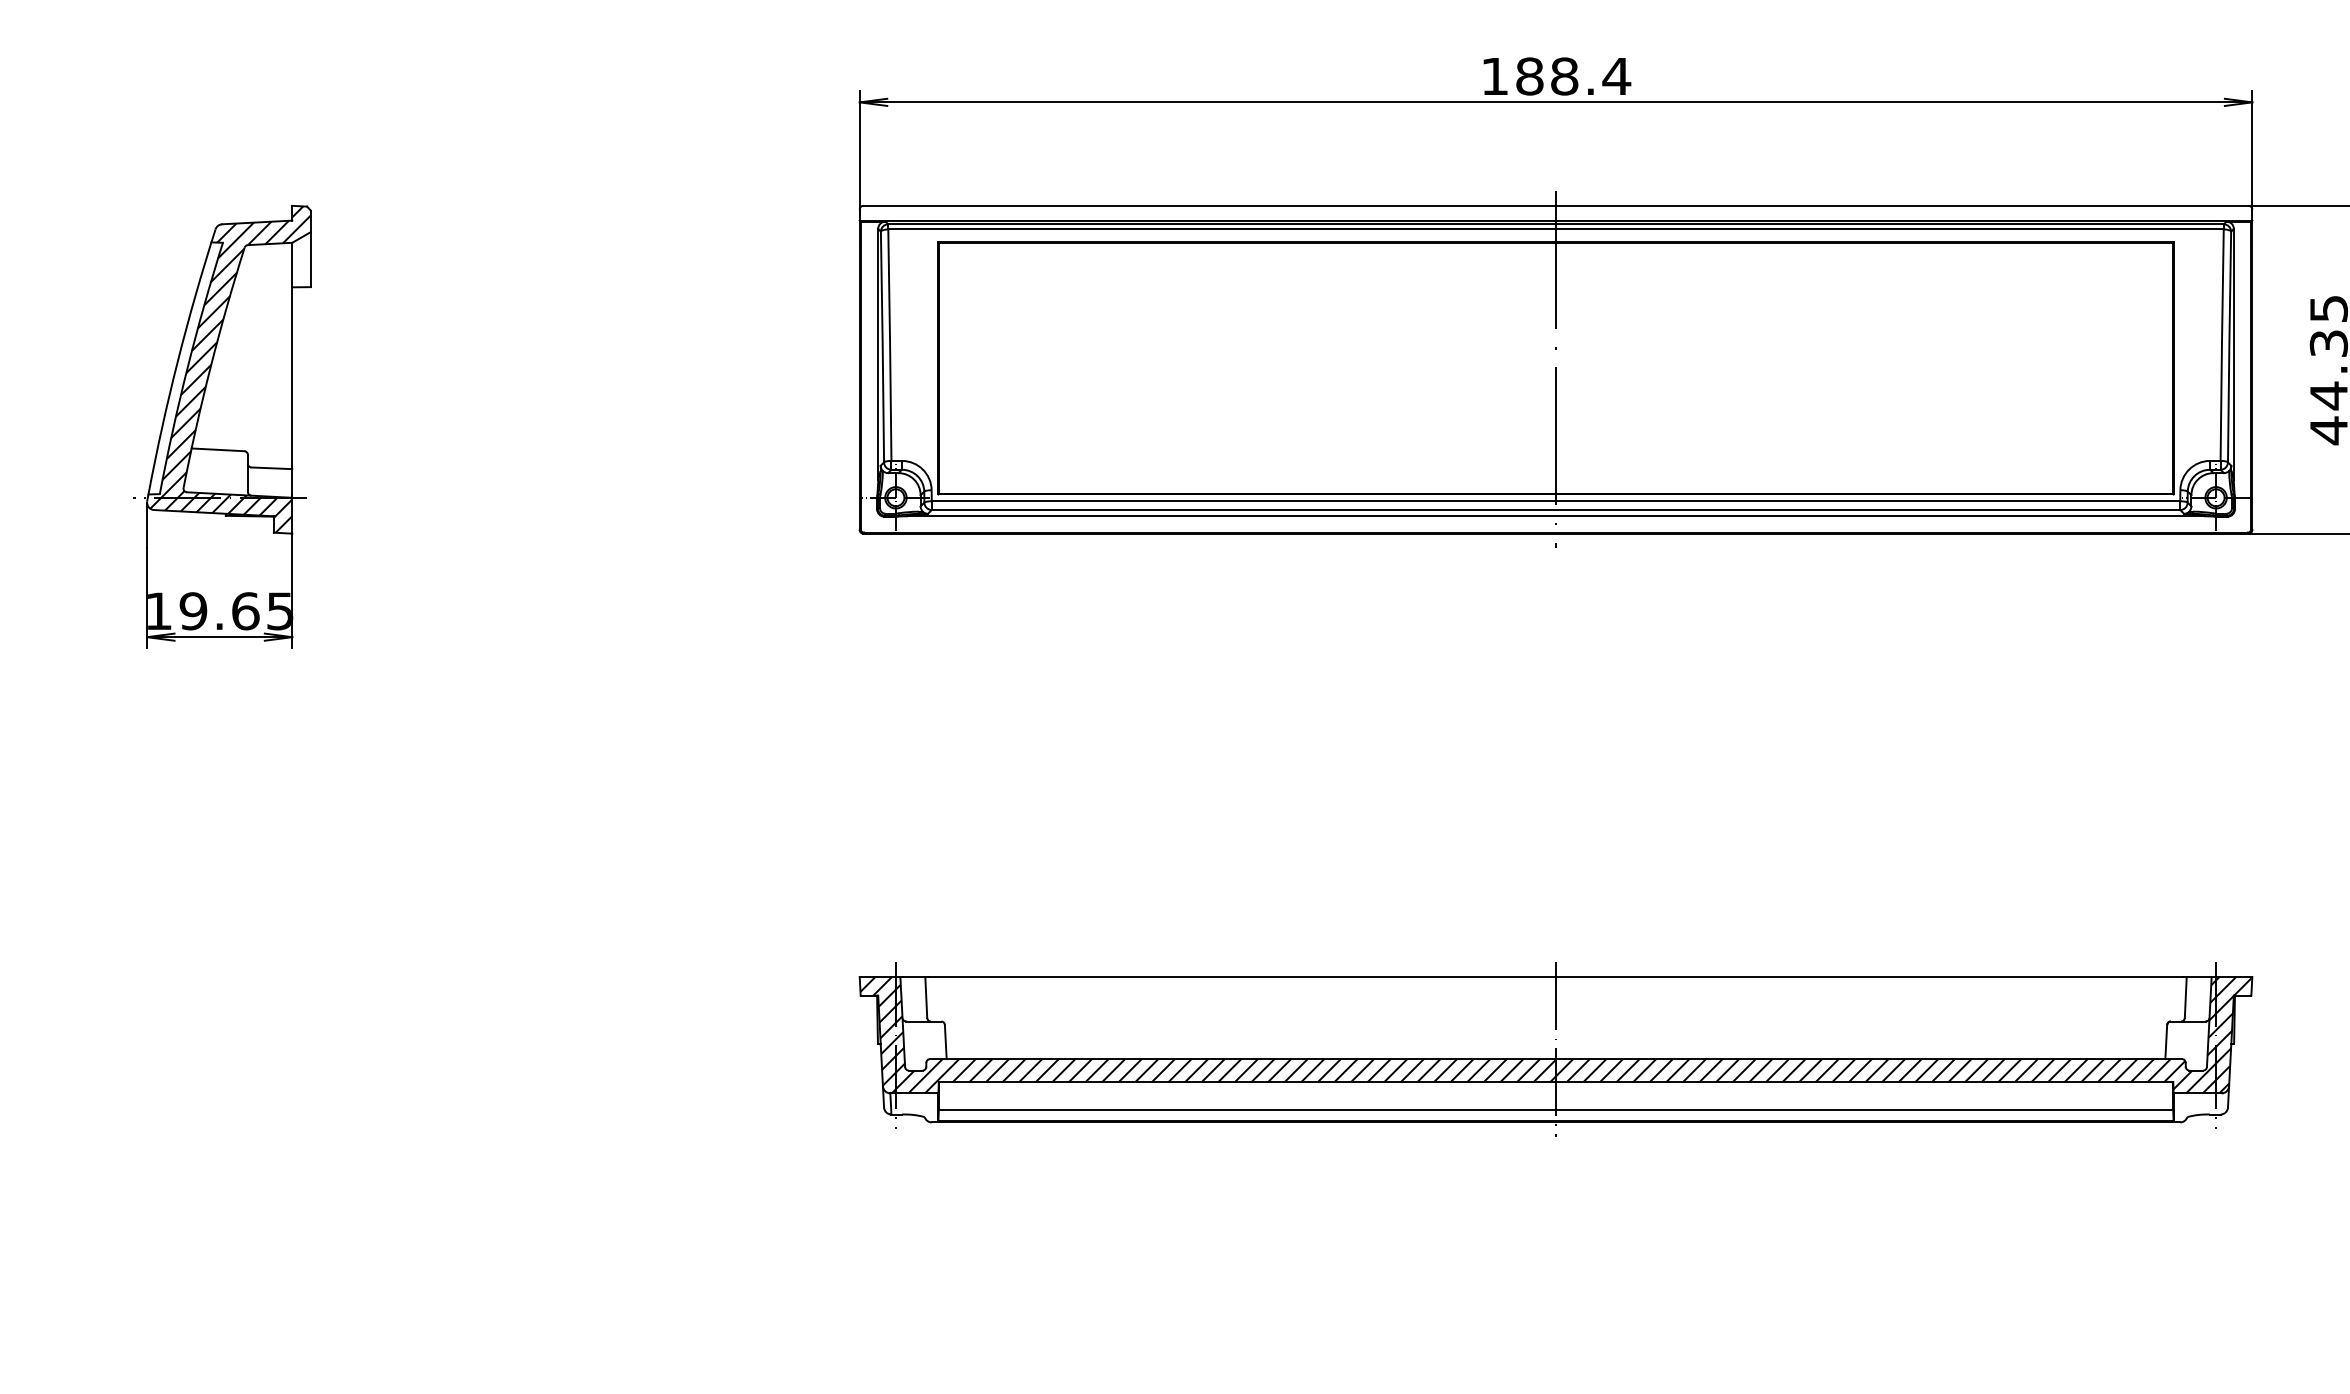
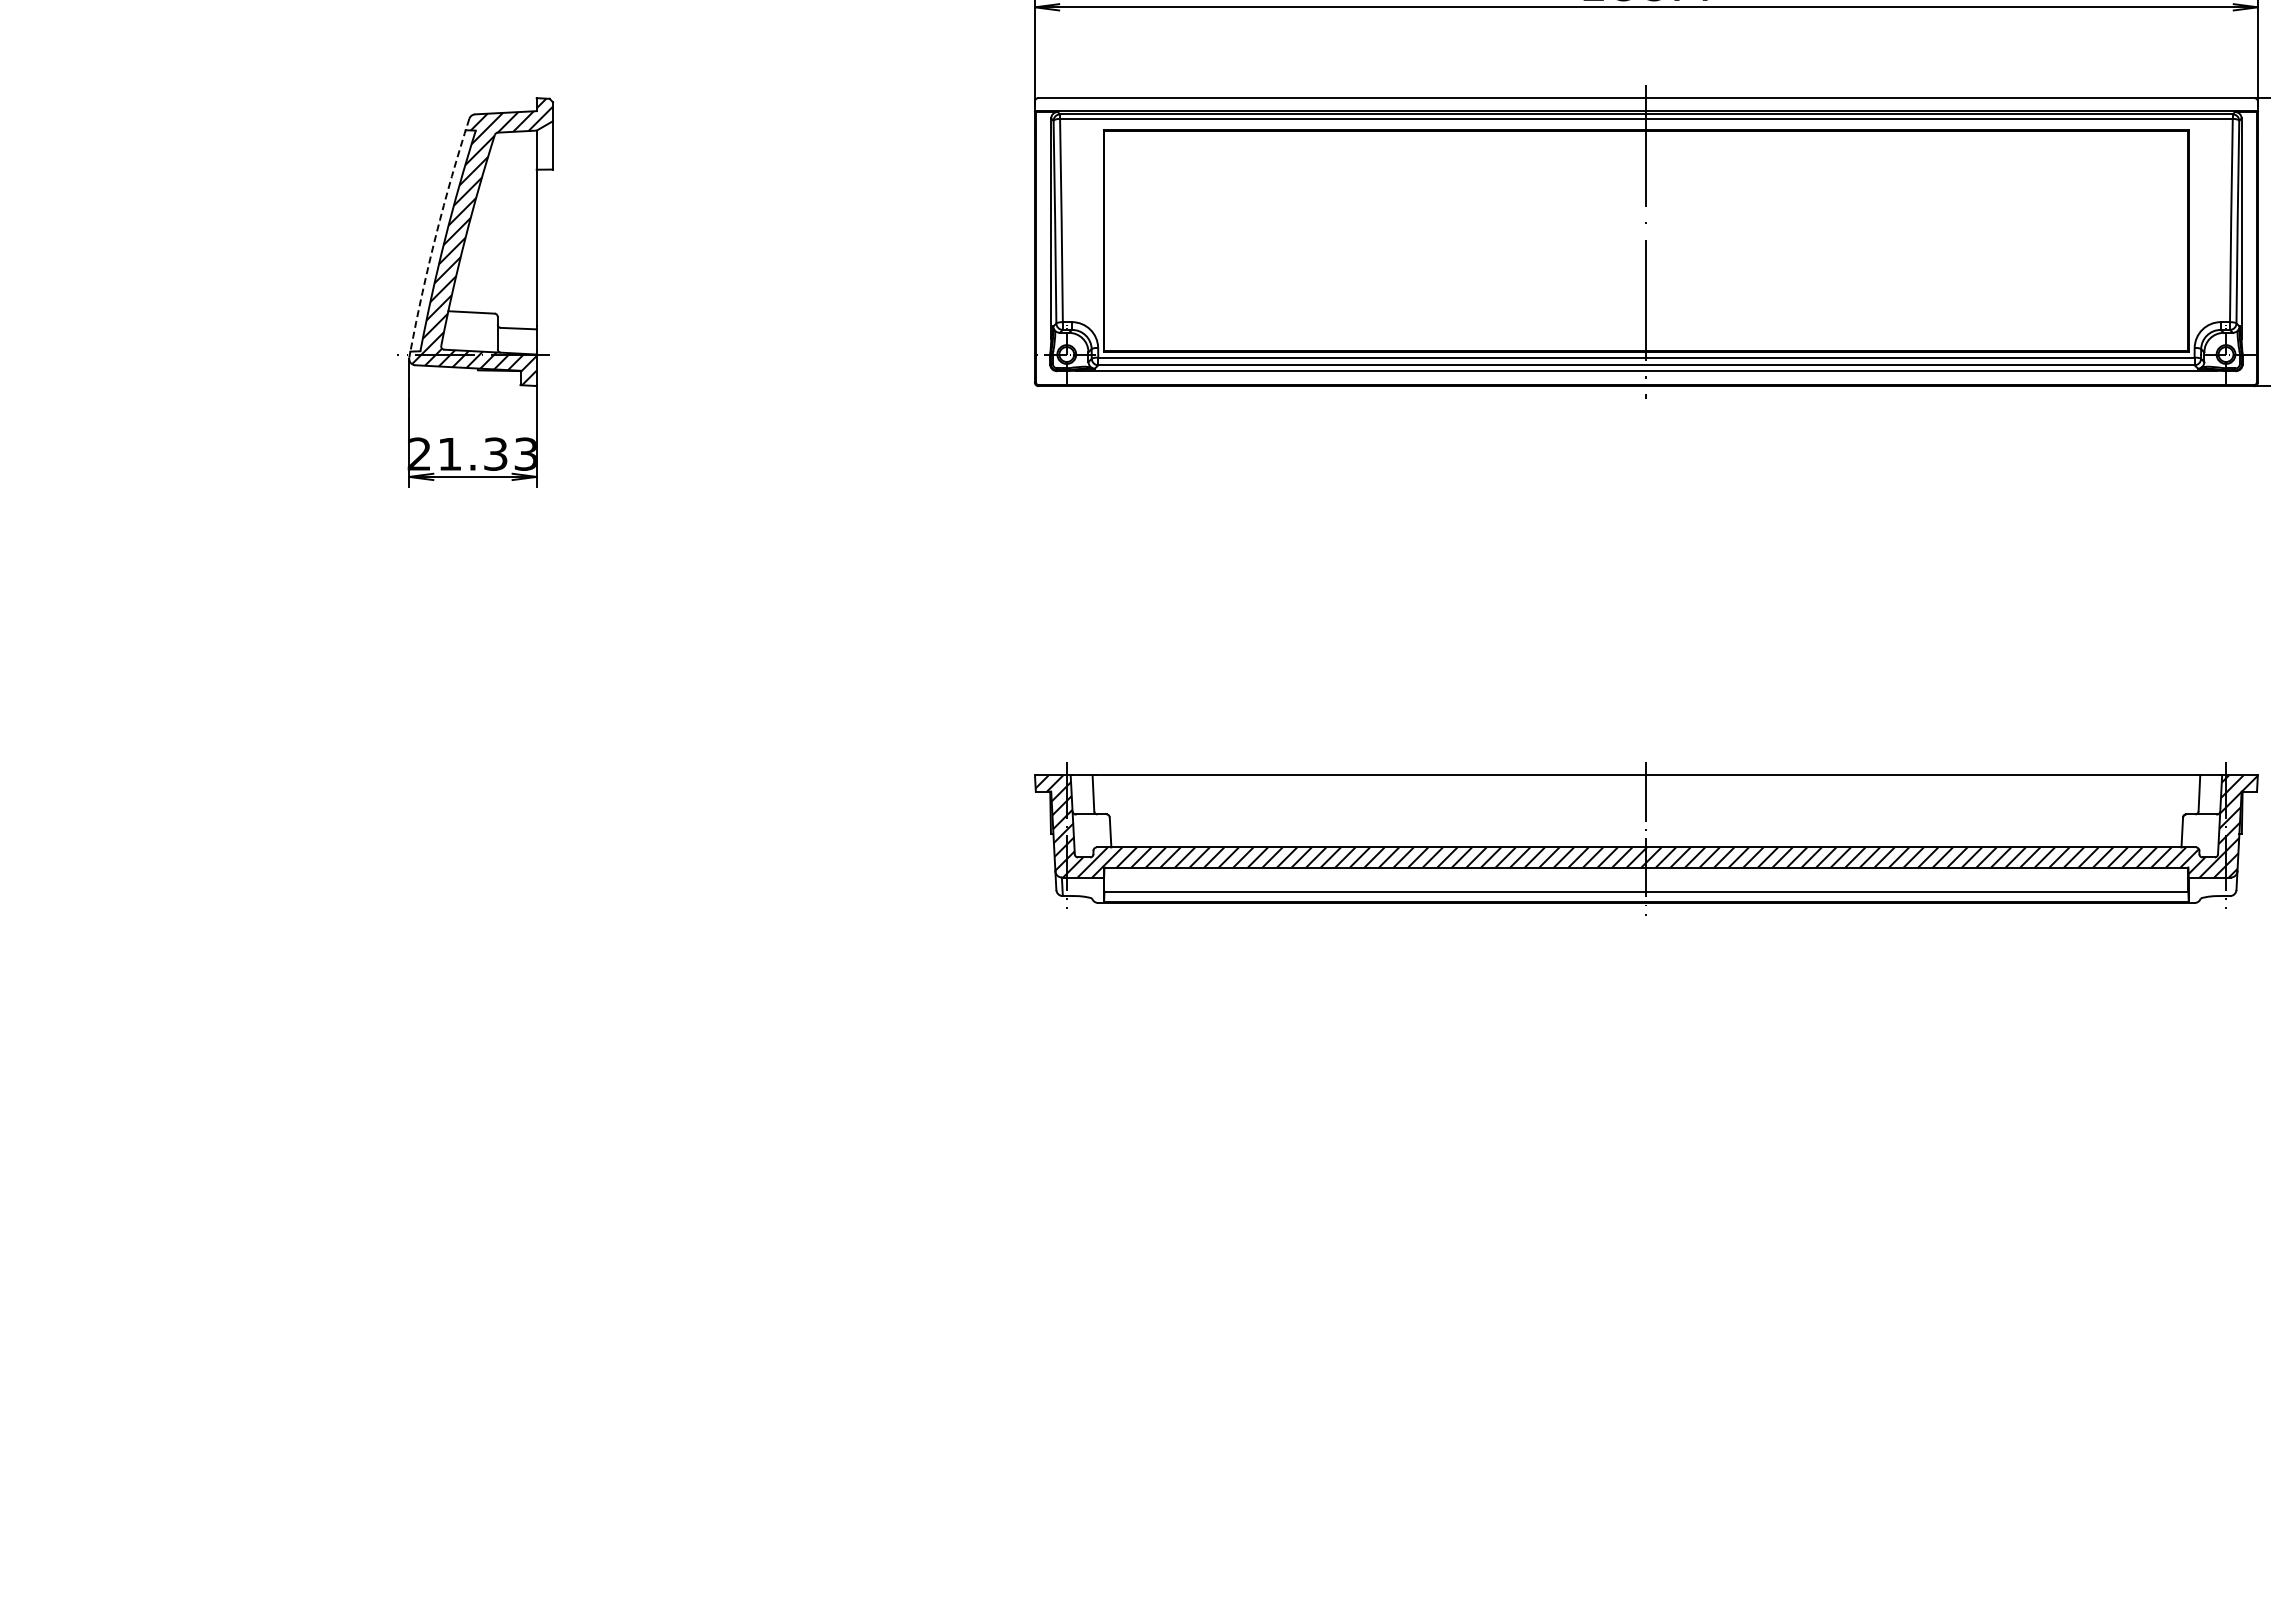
arc: (178, 361) -> (436, 234), solid -> dashed
text: (218, 610) -> (471, 453), 19.65 -> 21.33

